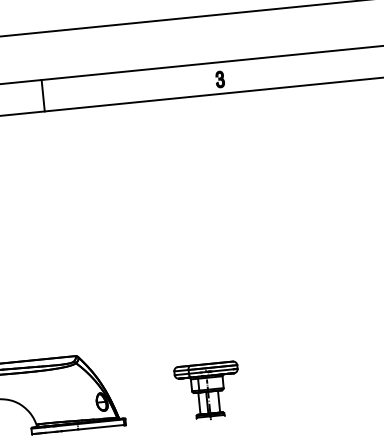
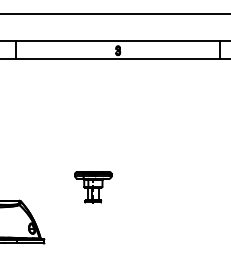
part: (208, 391) -> (93, 187), moved

